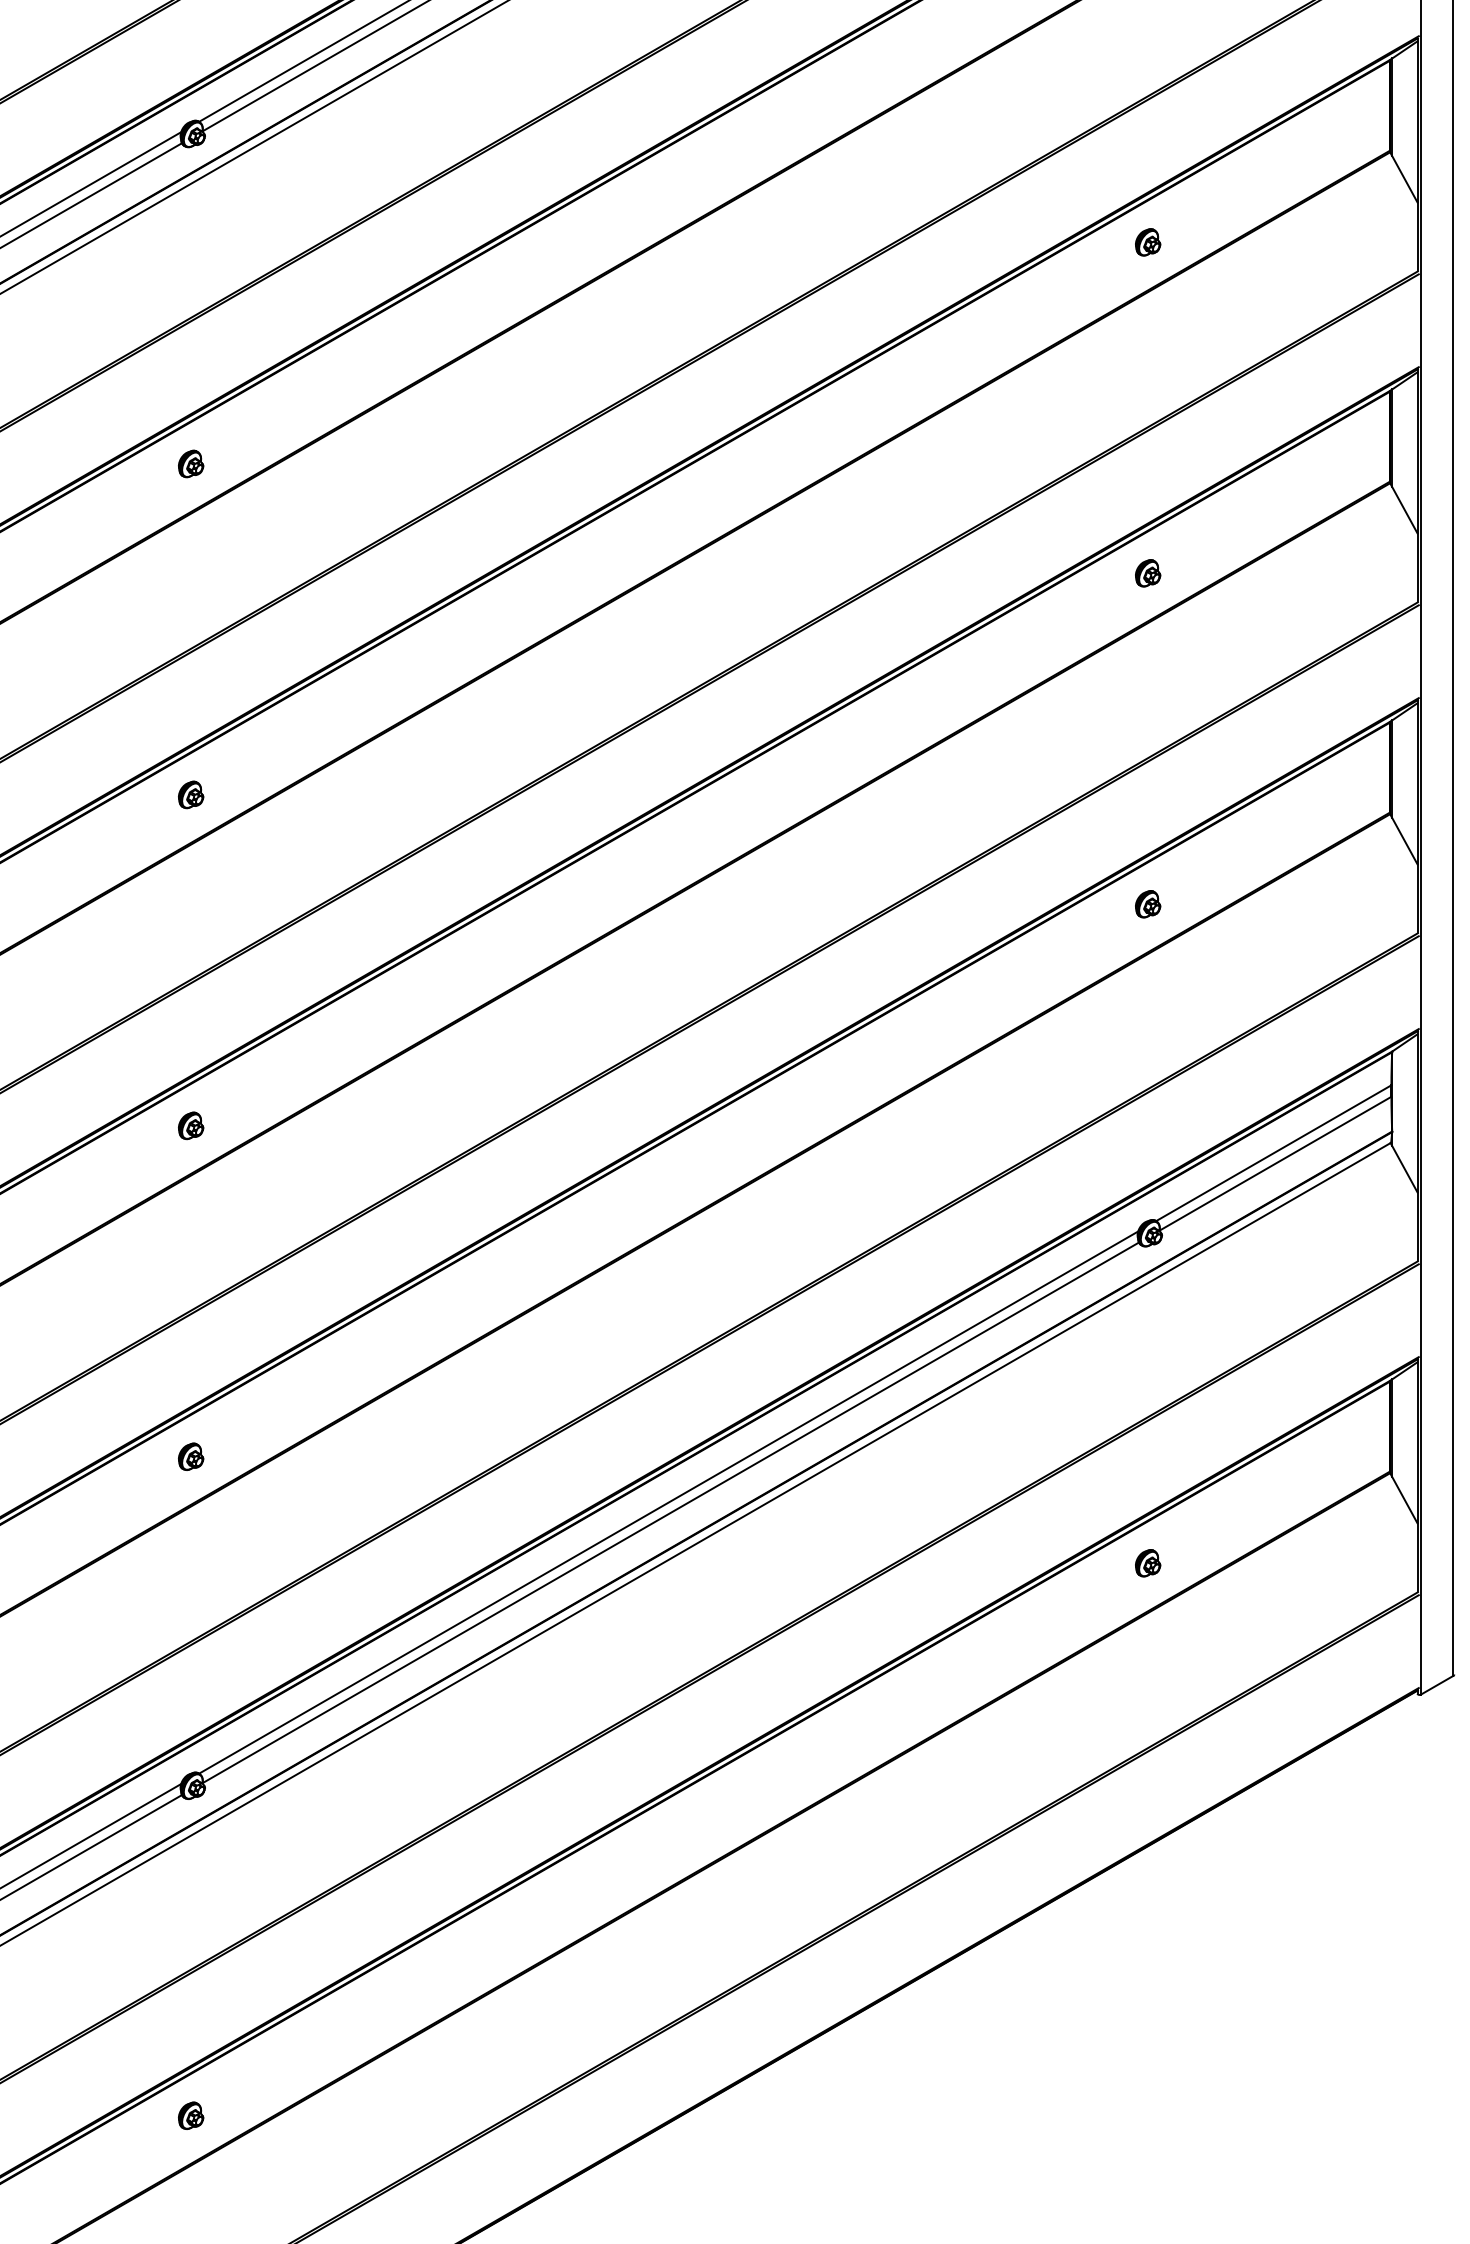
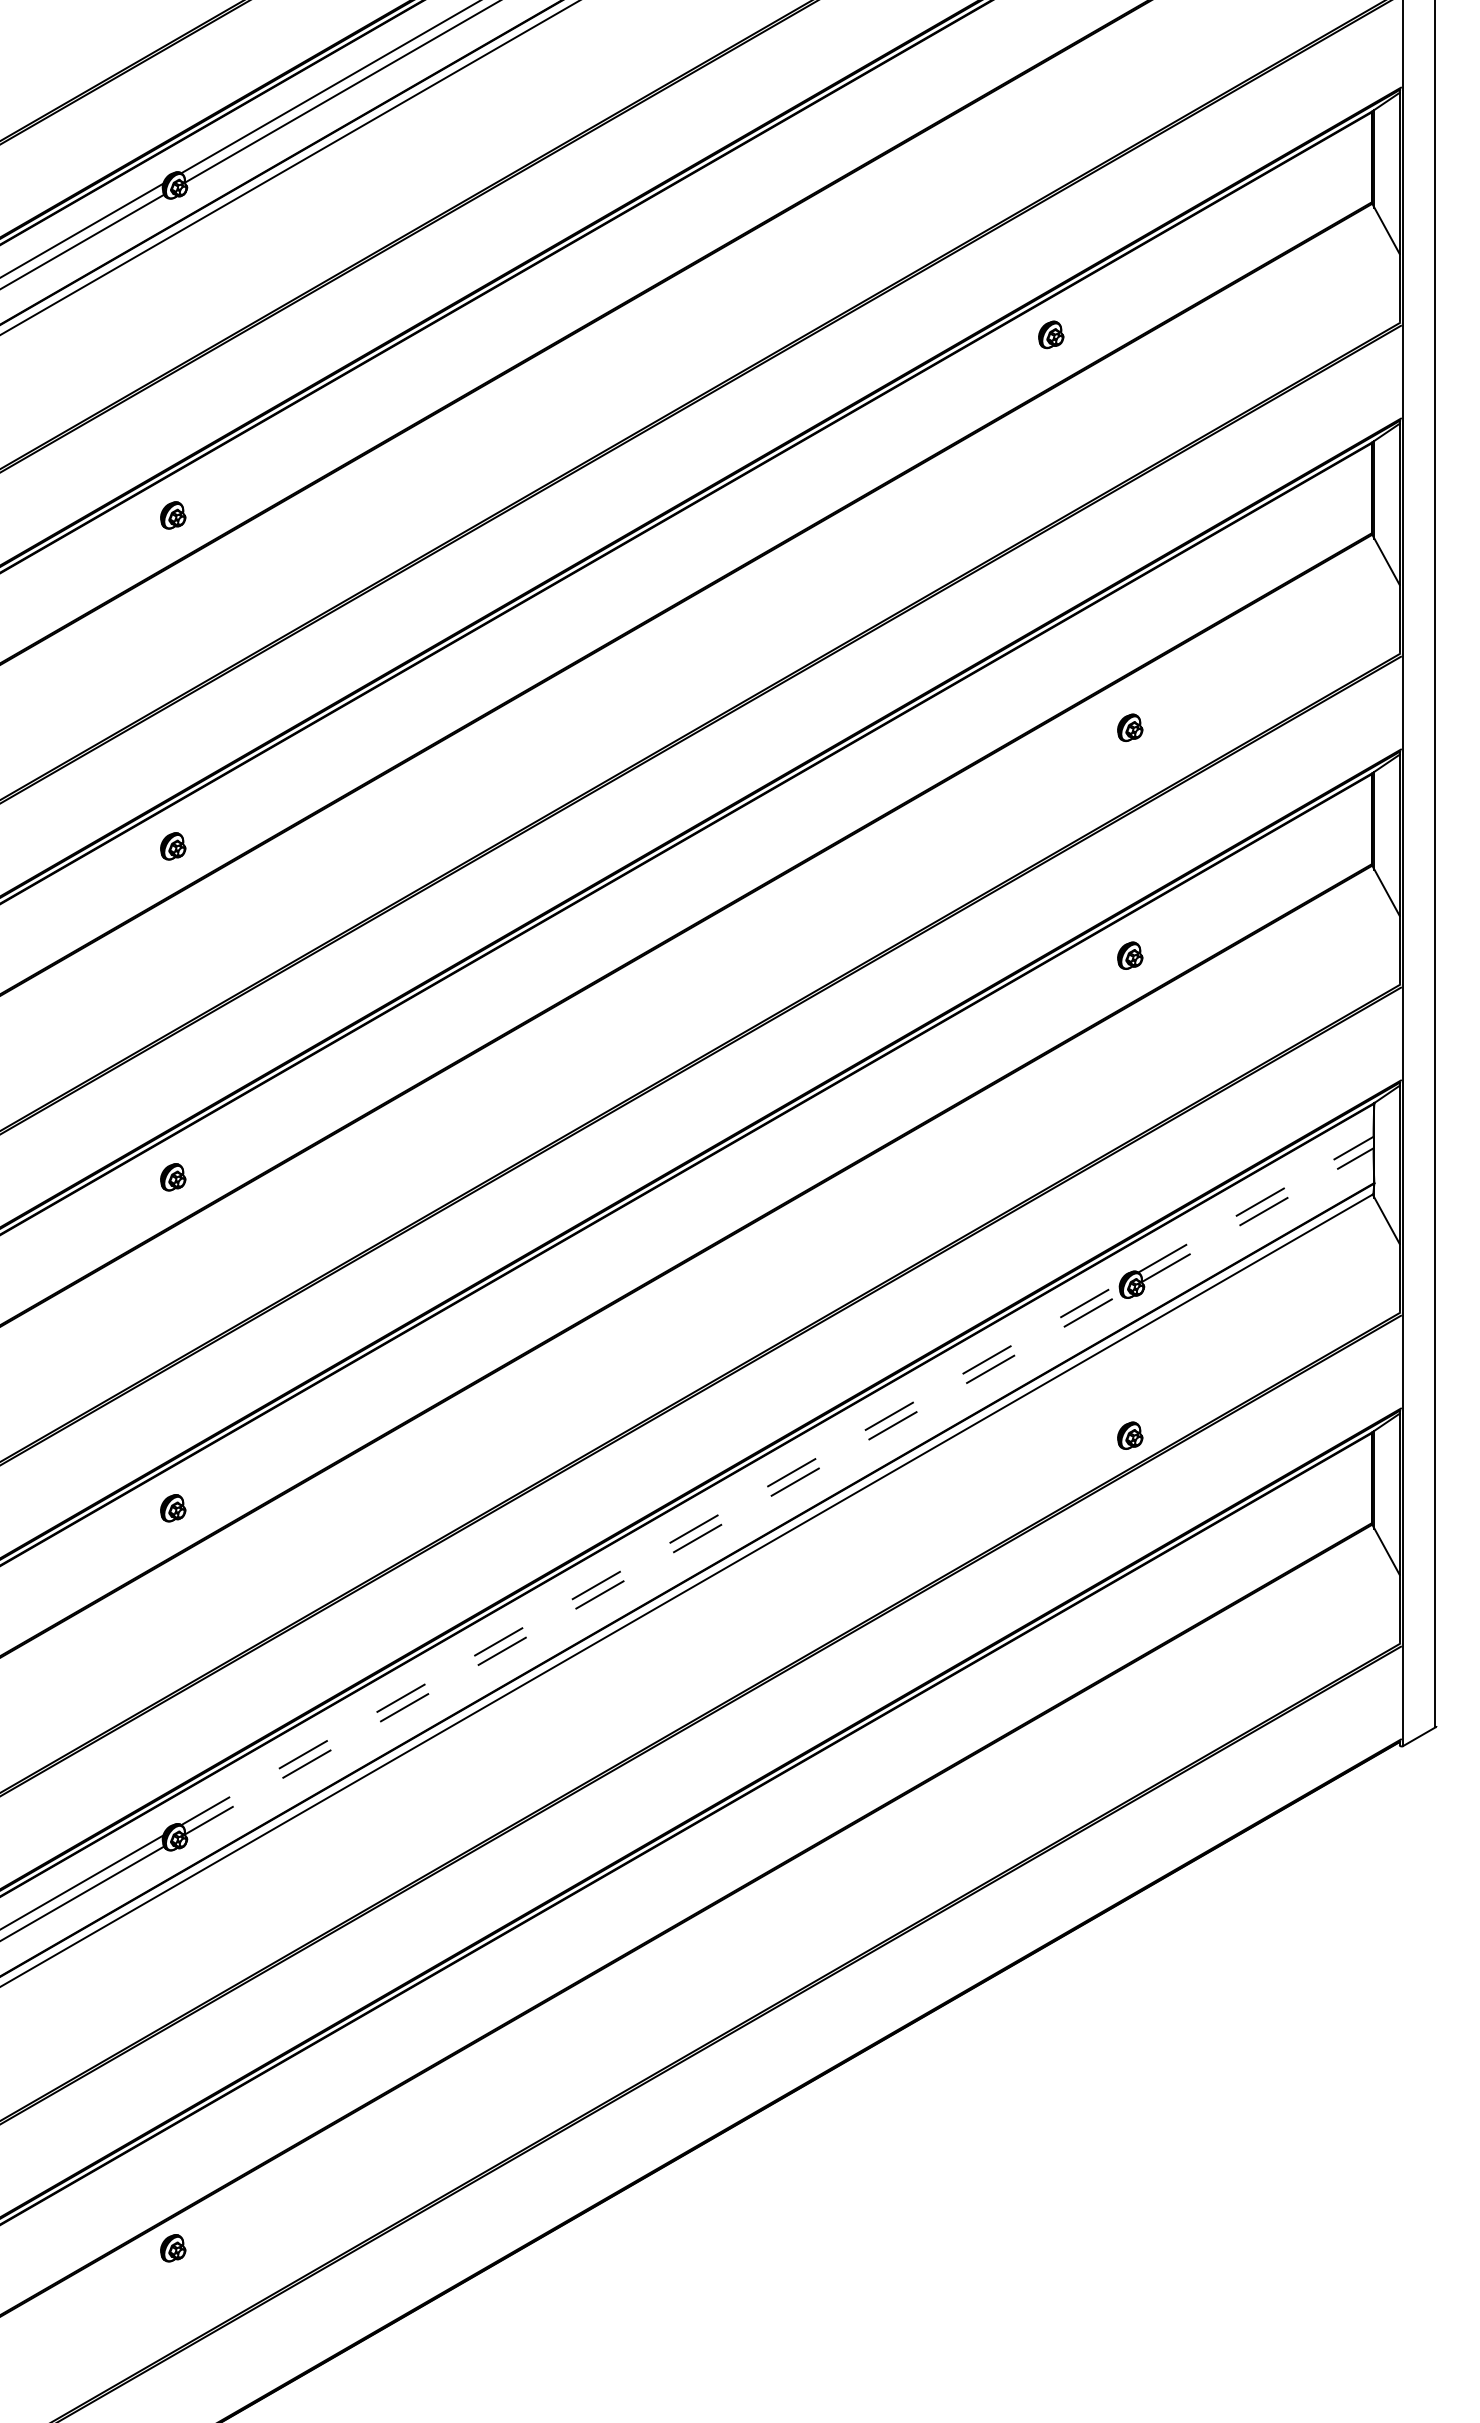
part: (1148, 242) -> (1051, 334), moved
part: (1148, 573) -> (1130, 727), moved
line: (1273, 1153) -> (1255, 1204), solid -> dashed
line: (1275, 1164) -> (1257, 1215), solid -> dashed
line: (669, 1502) -> (651, 1553), solid -> dashed
line: (670, 1513) -> (652, 1564), solid -> dashed
part: (1148, 1563) -> (1130, 1435), moved
part: (191, 2116) -> (173, 2248), moved

